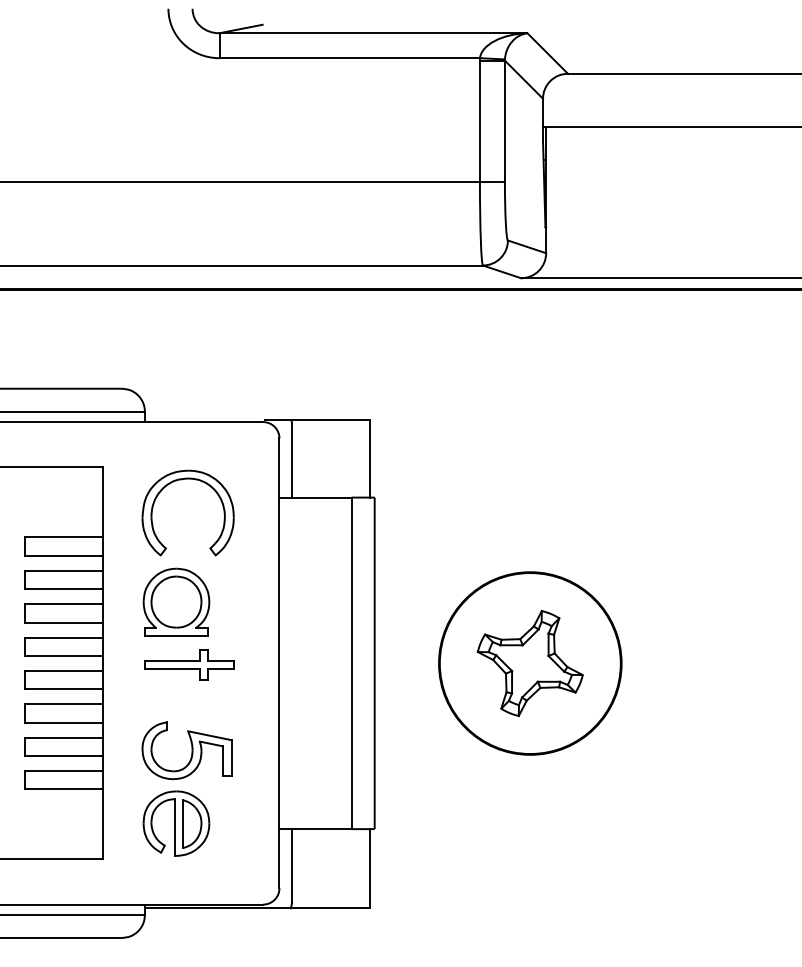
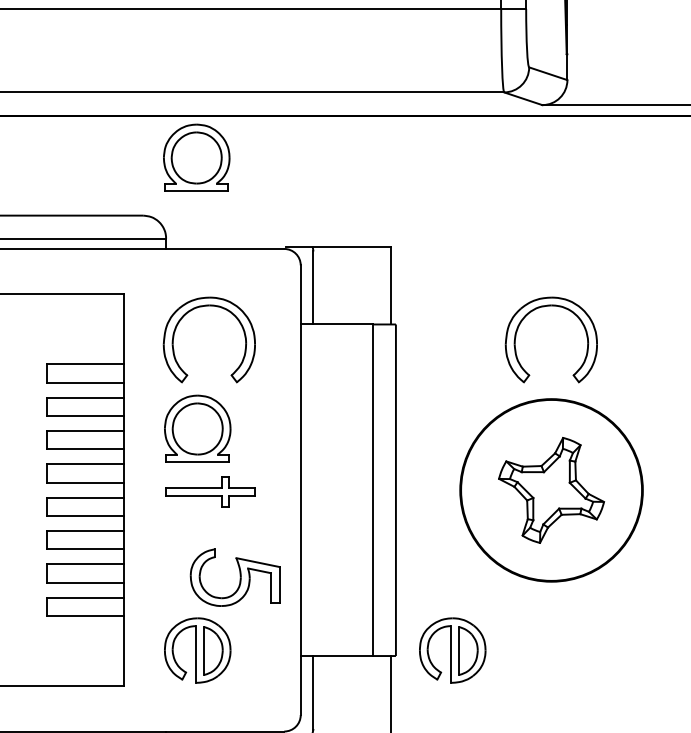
part: (175, 330) -> (196, 157), added
part: (523, 480) -> (544, 307), added
part: (186, 750) -> (234, 577), moved
part: (431, 823) -> (452, 650), added

